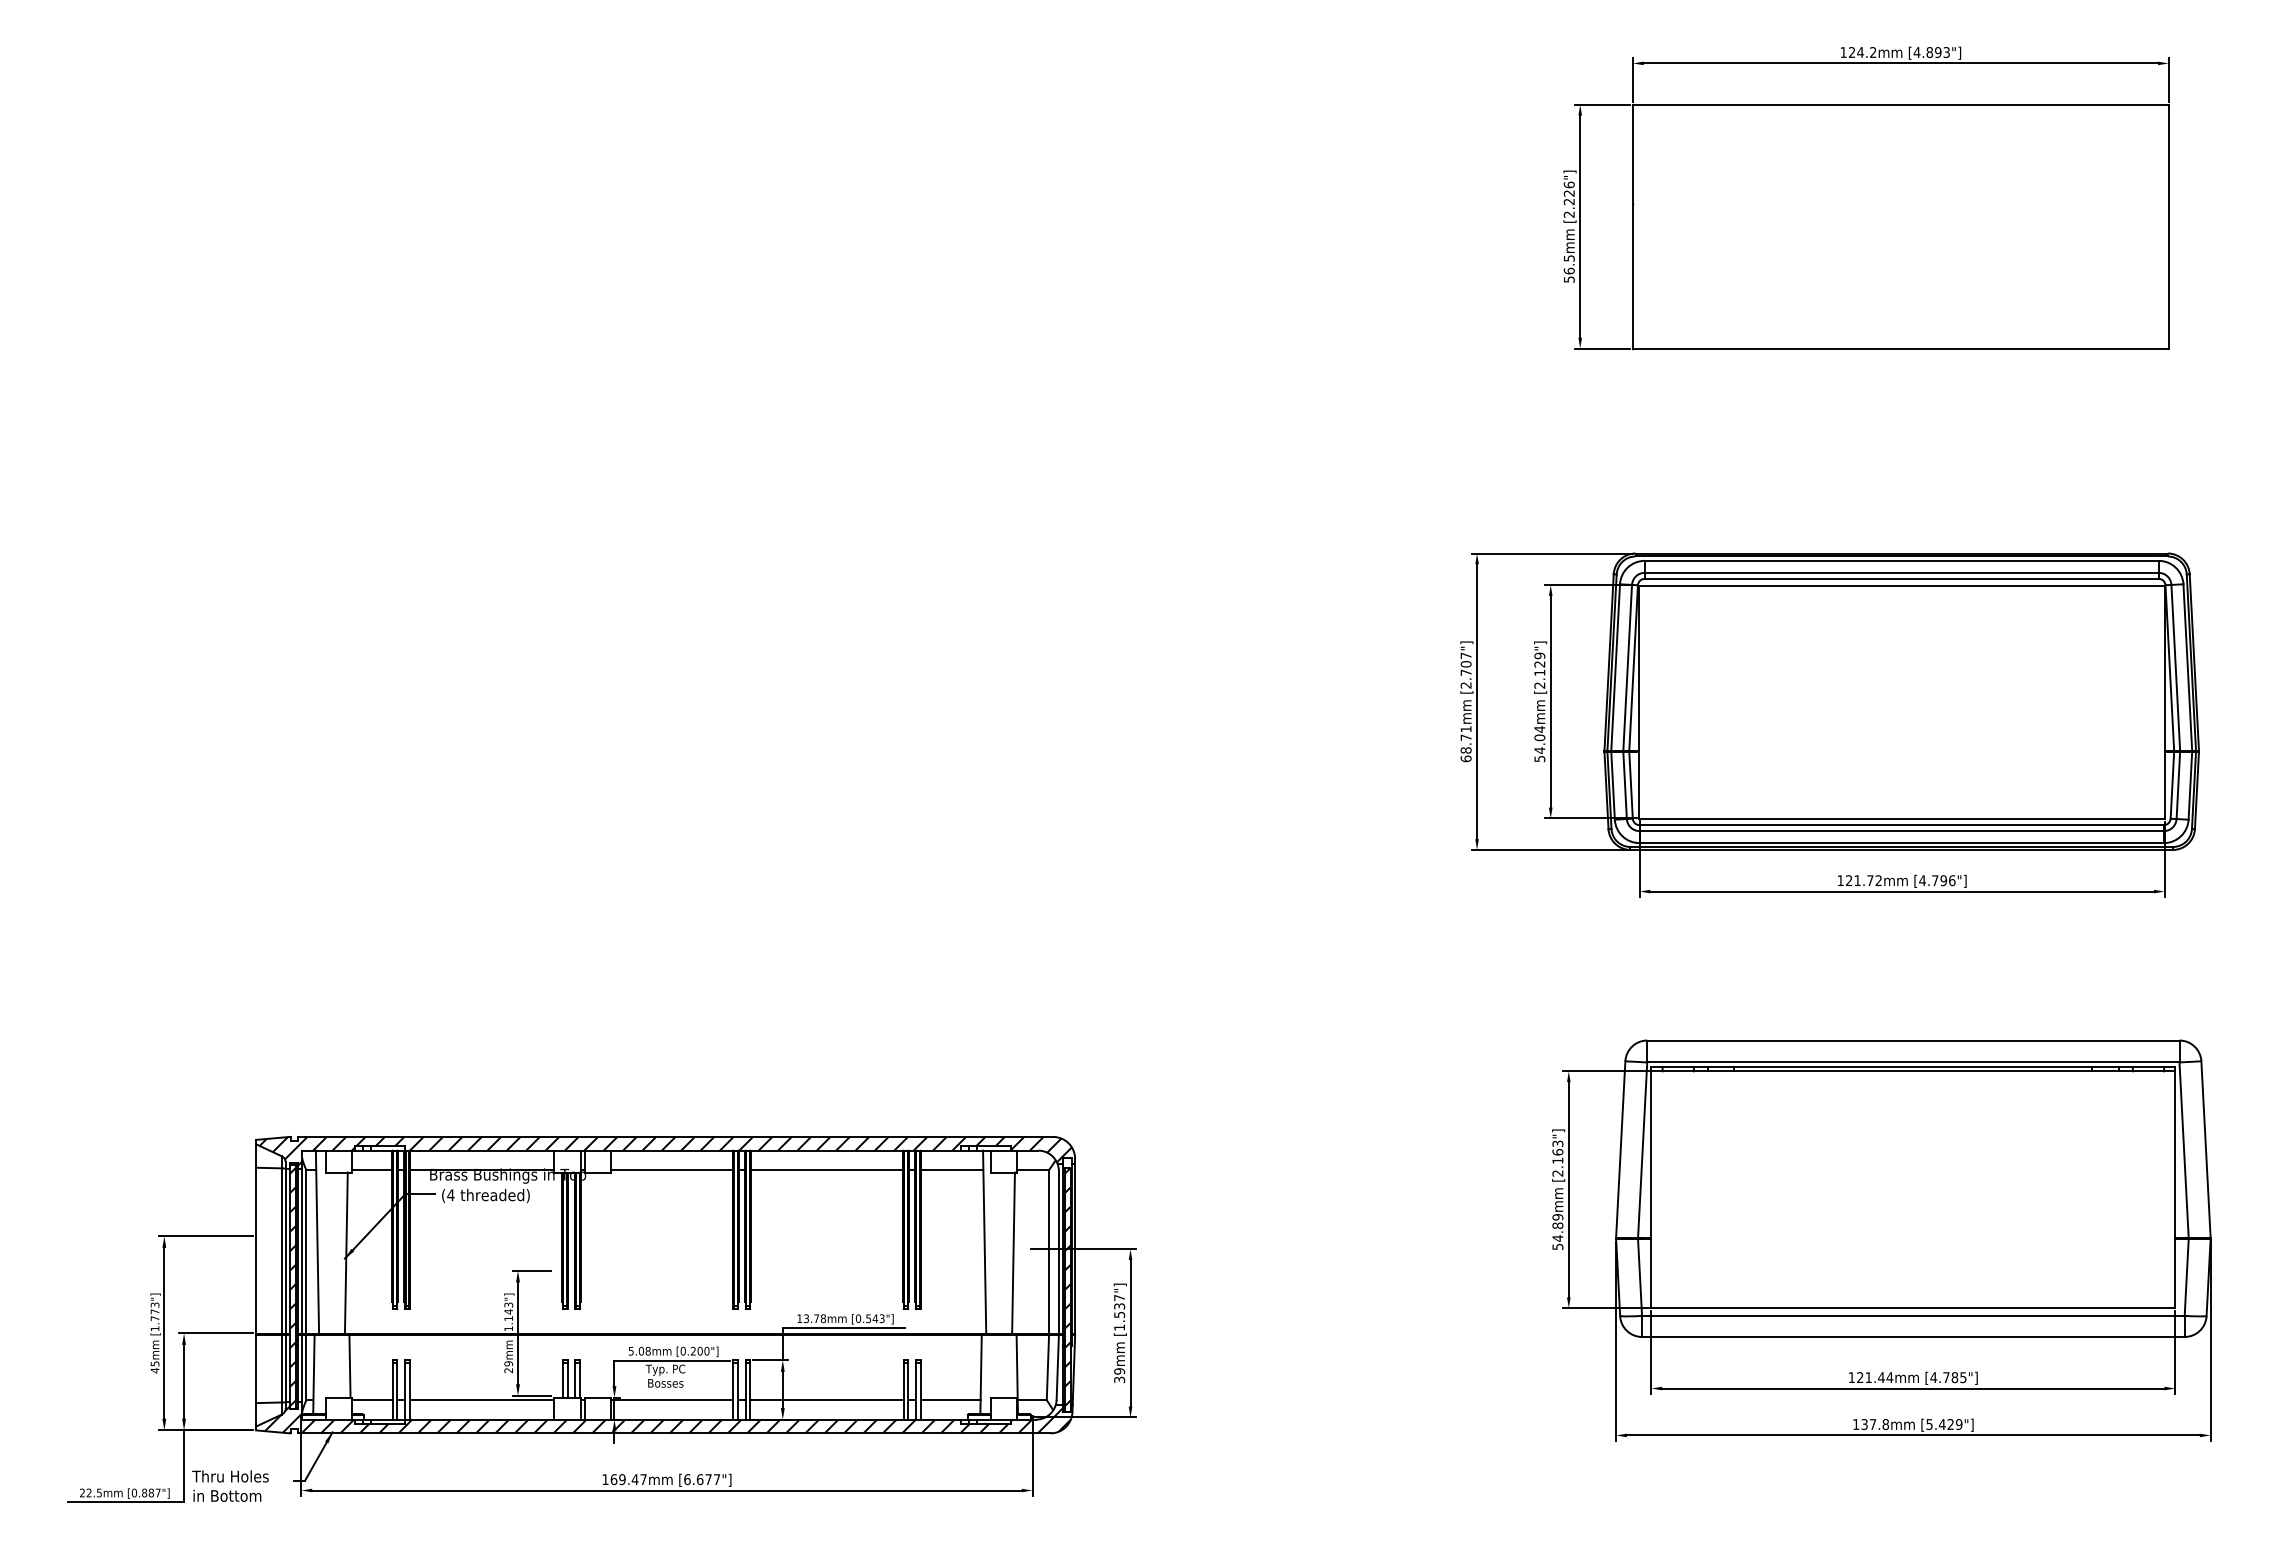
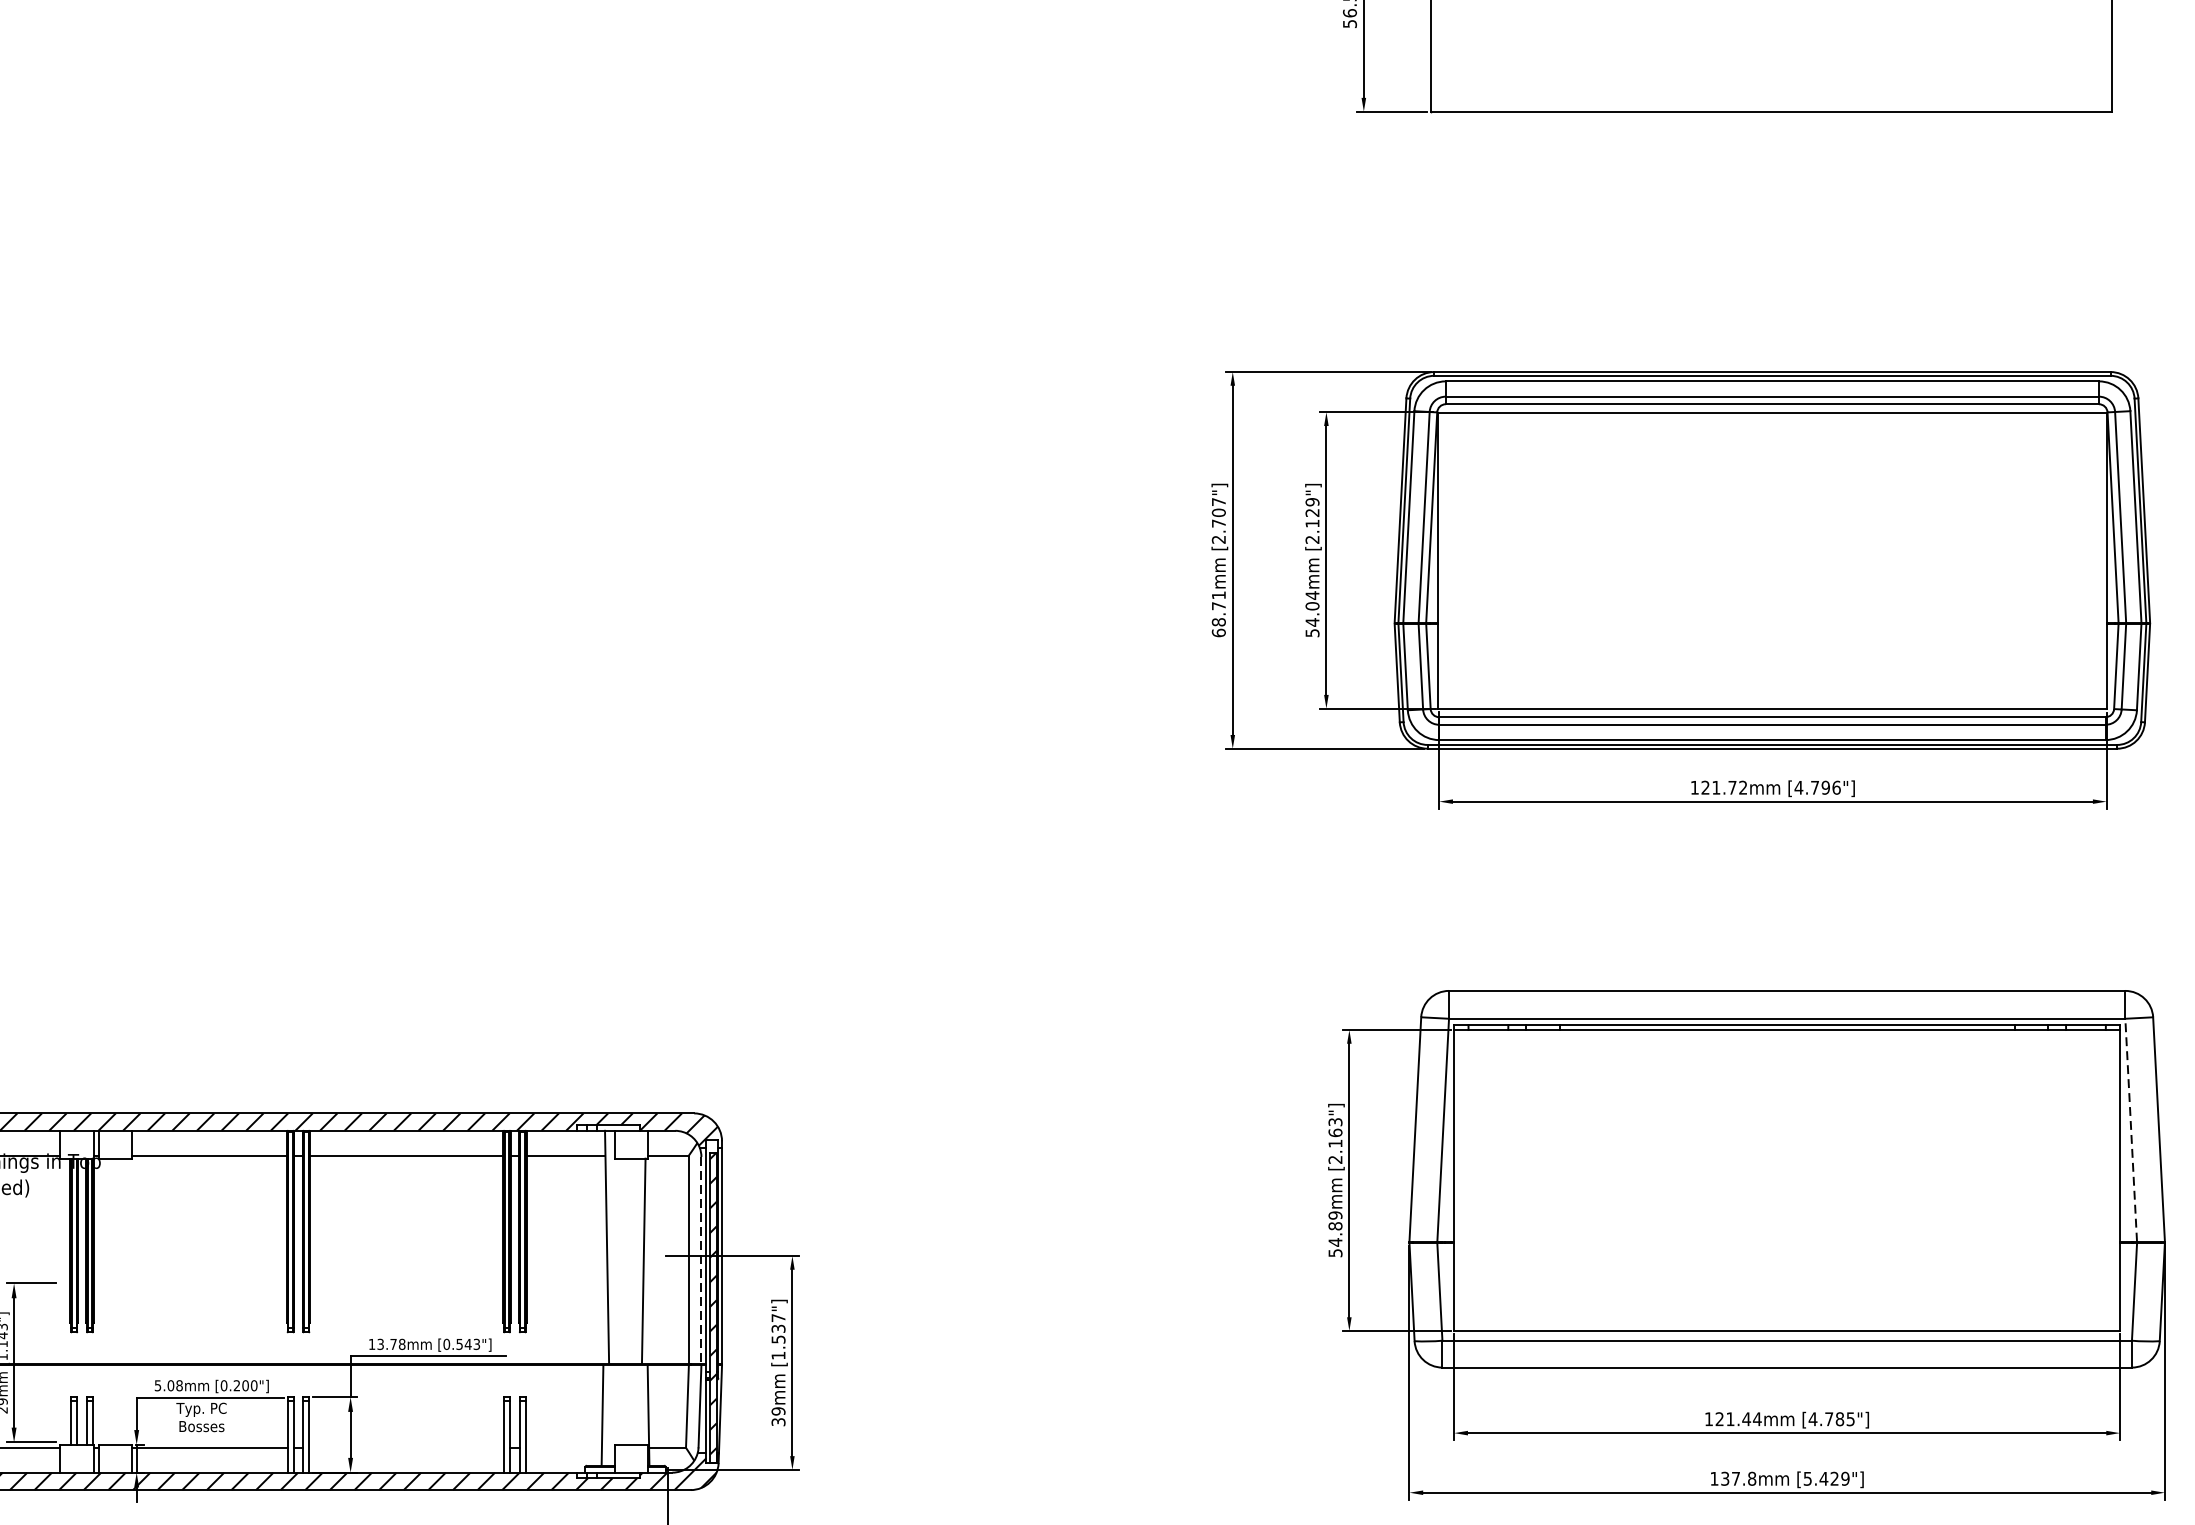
line: (2184, 1150) -> (2131, 1130), solid -> dashed
line: (1058, 1253) -> (700, 1261), solid -> dashed
line: (826, 1400) -> (406, 1448), removed
line: (950, 1400) -> (563, 1448), removed

